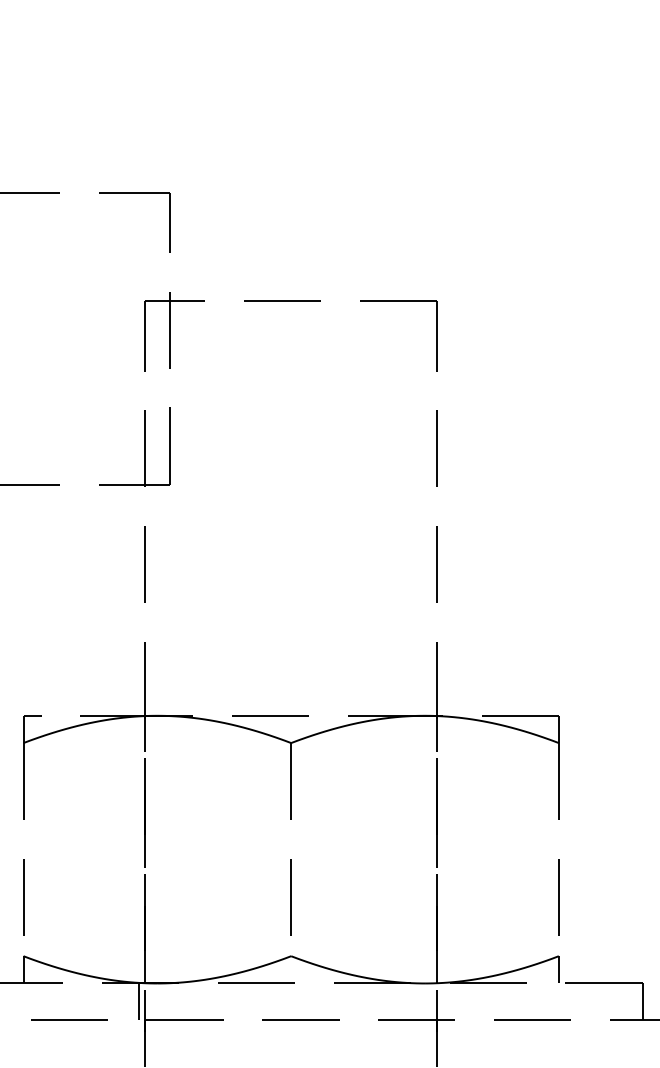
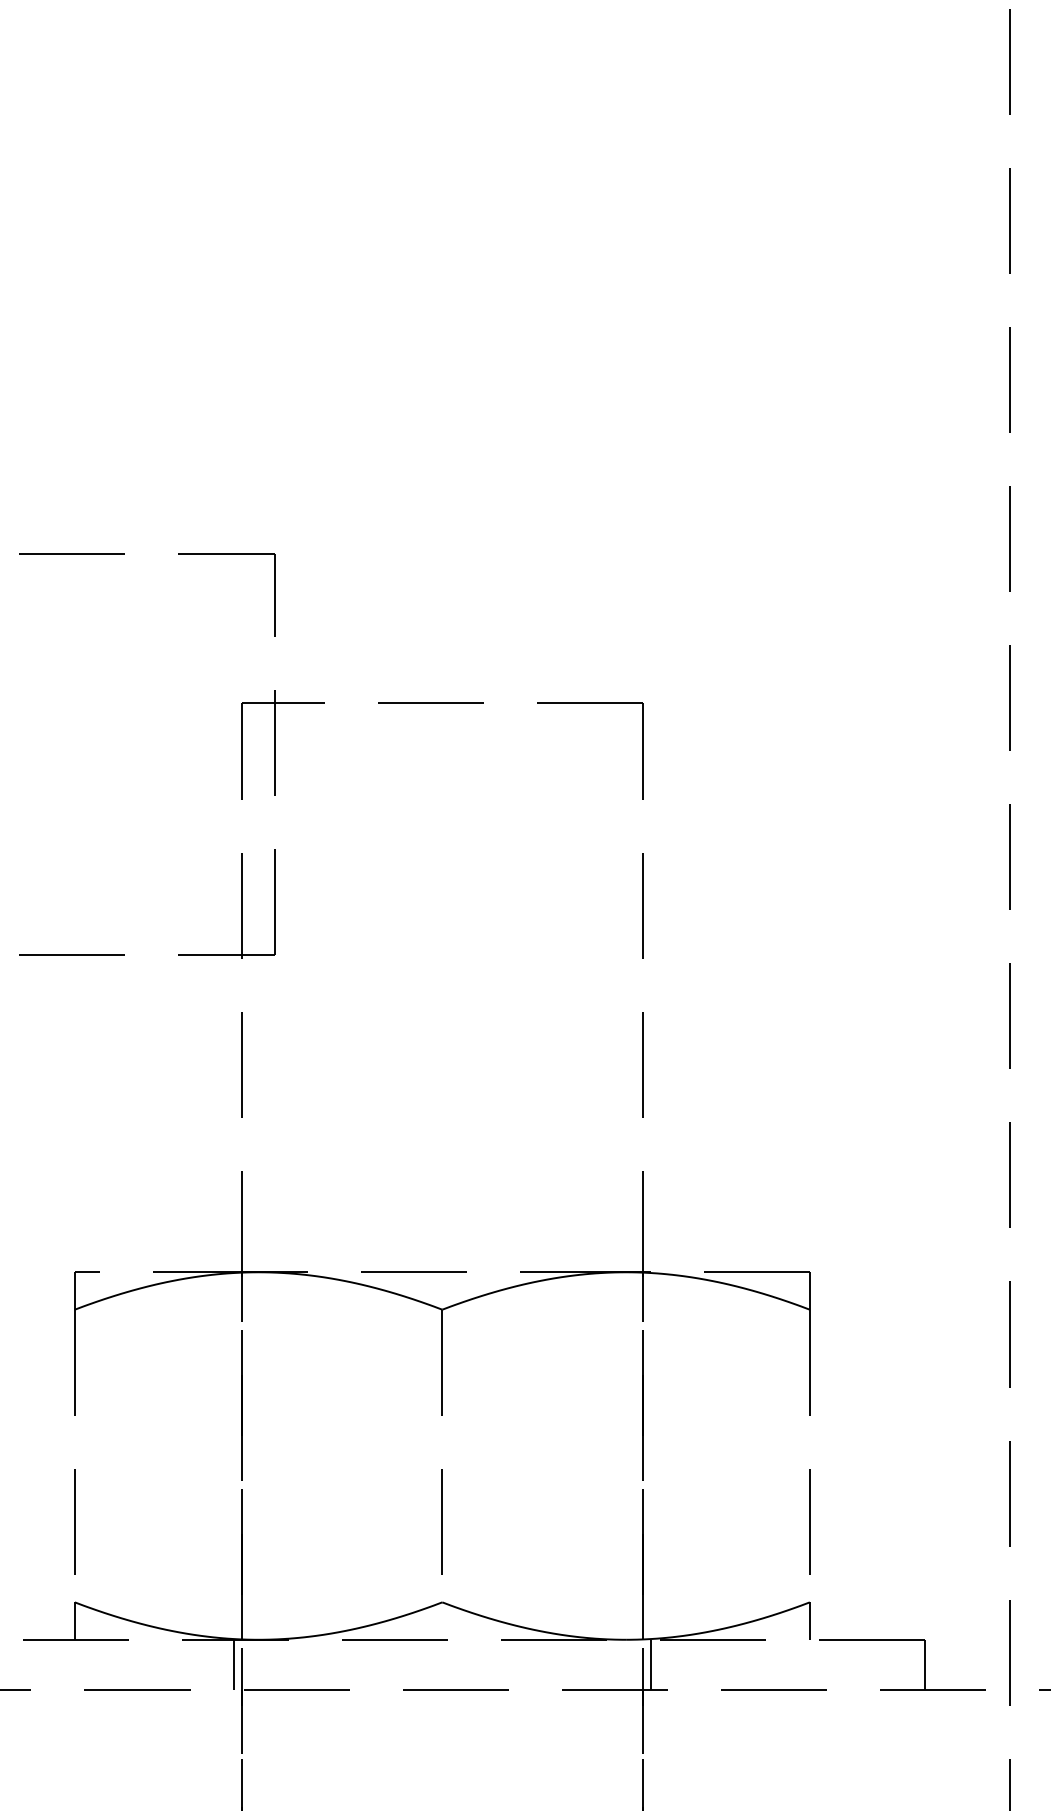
line: (443, 1001) -> (651, 1664), added

